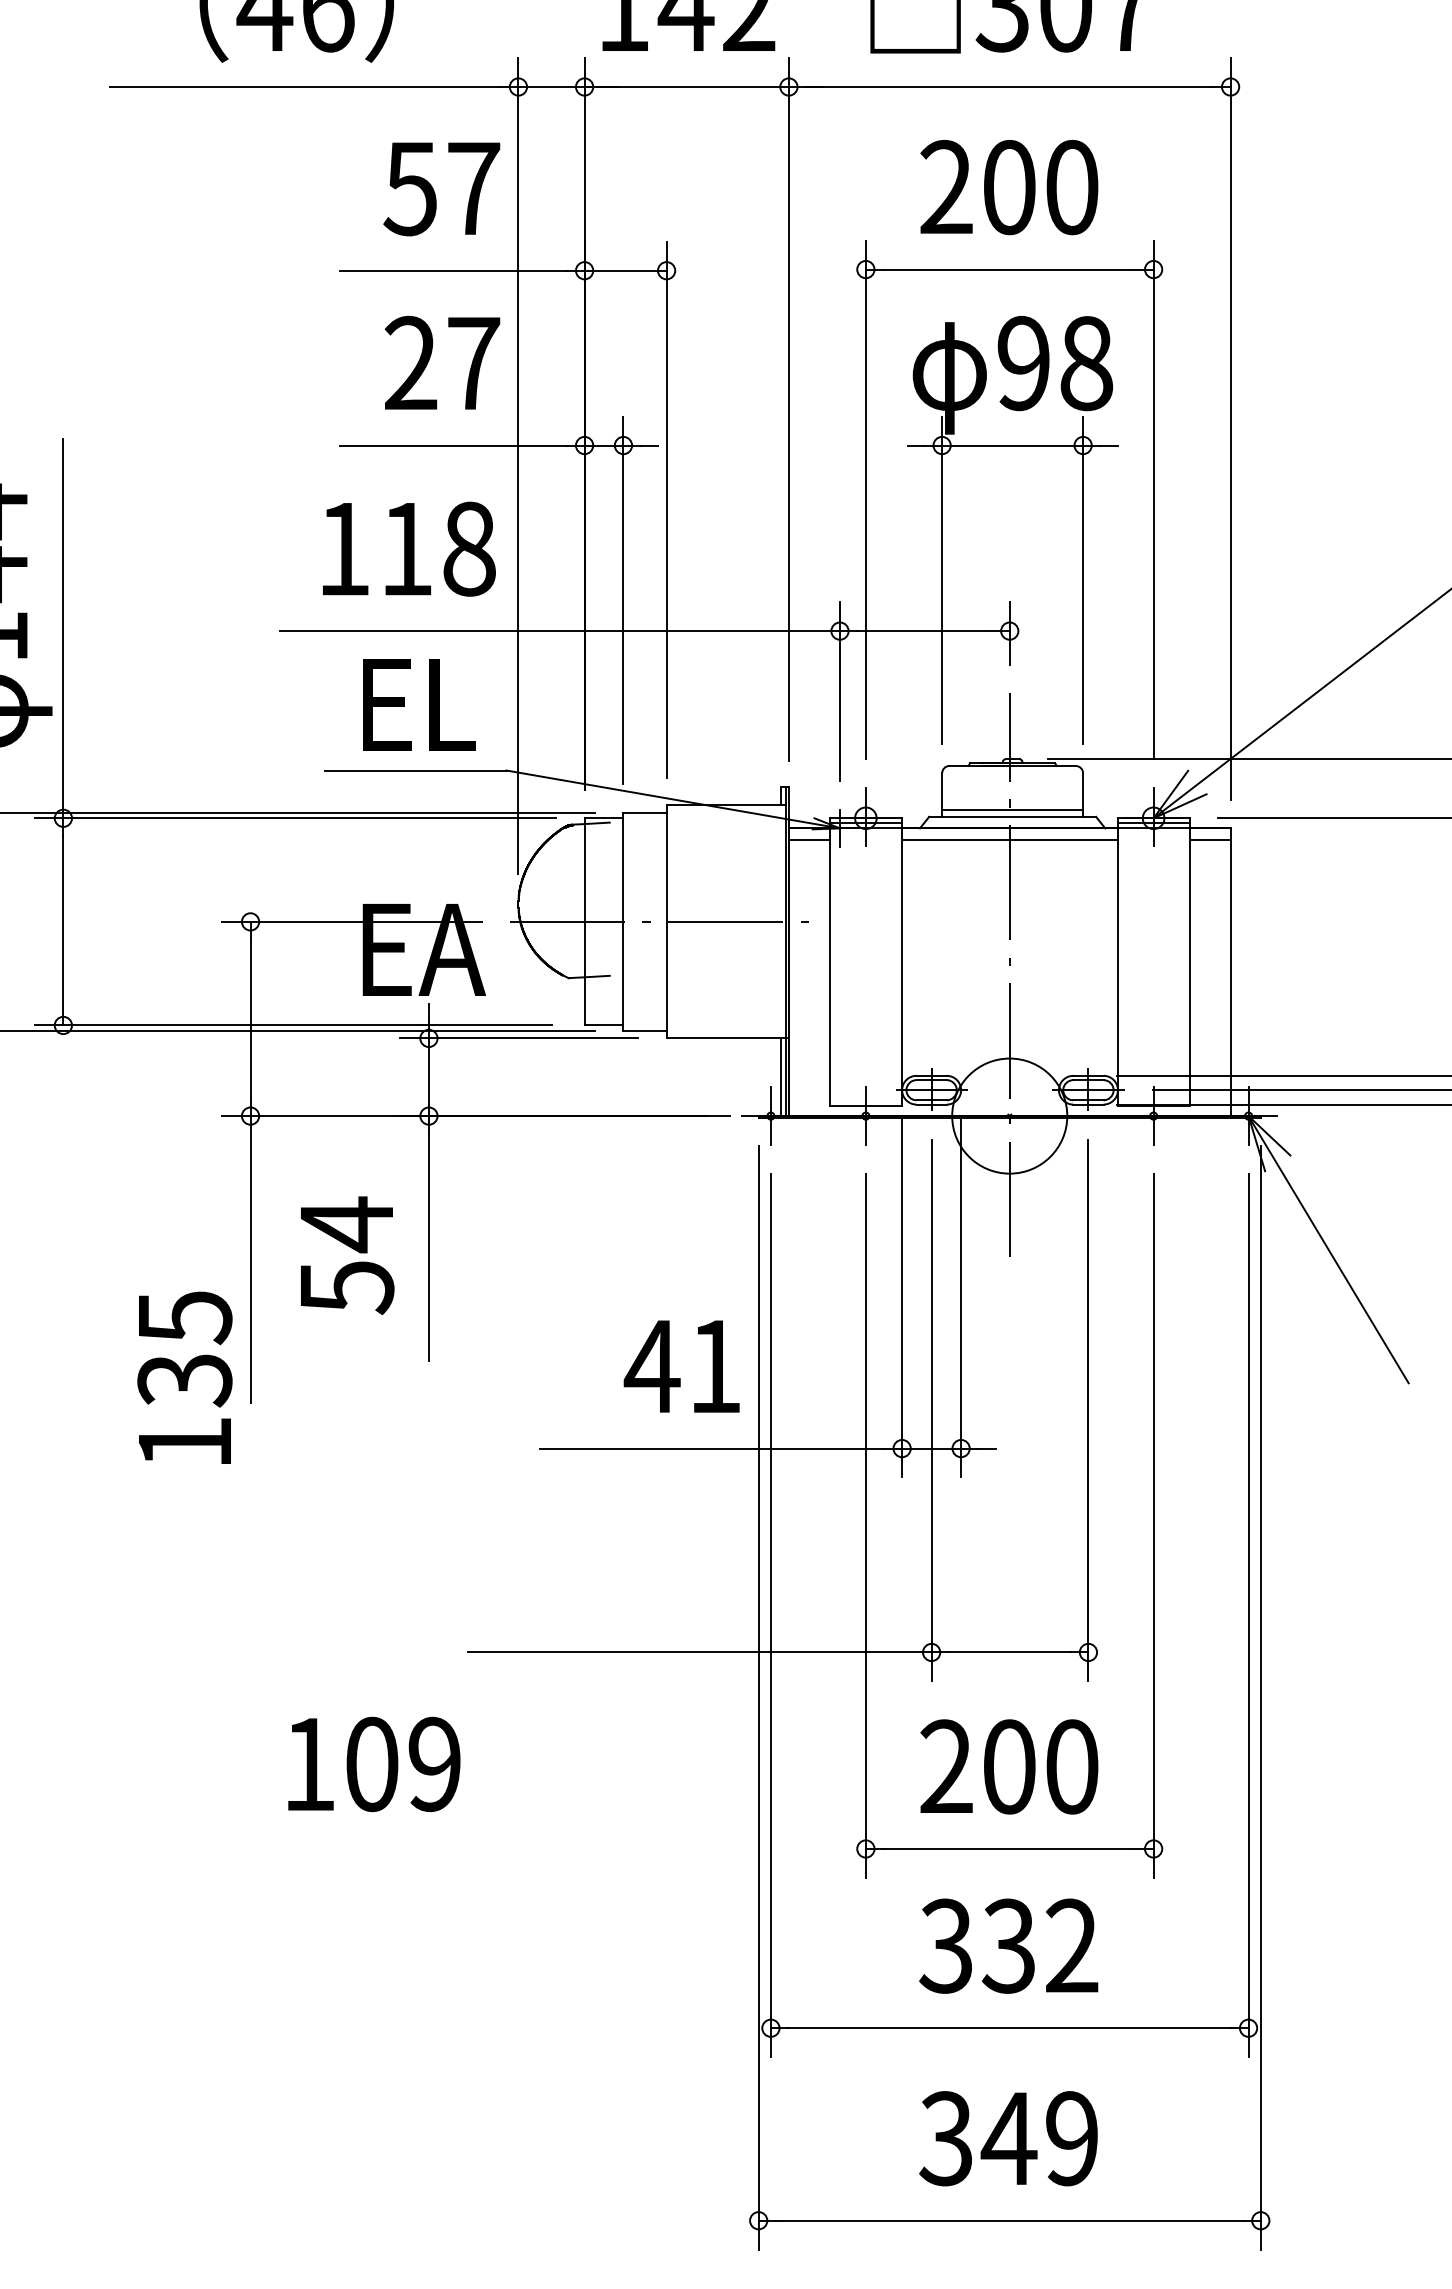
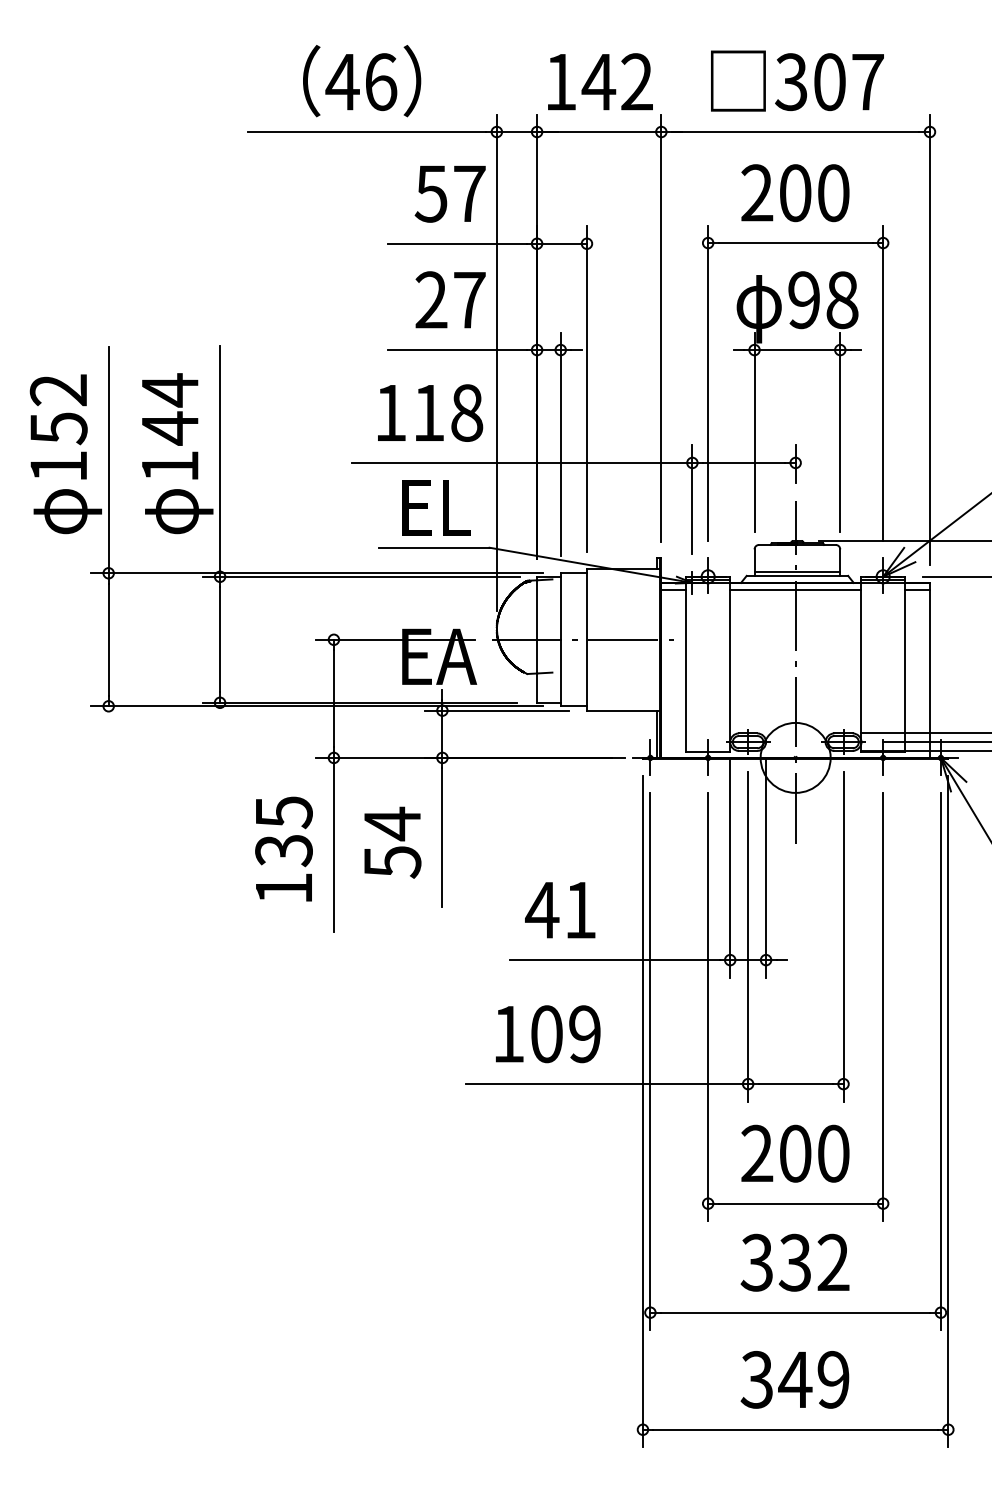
text: (682, 1366) -> (560, 910), moved
text: (184, 1376) -> (283, 848), moved
text: (374, 1764) -> (548, 1034), moved

